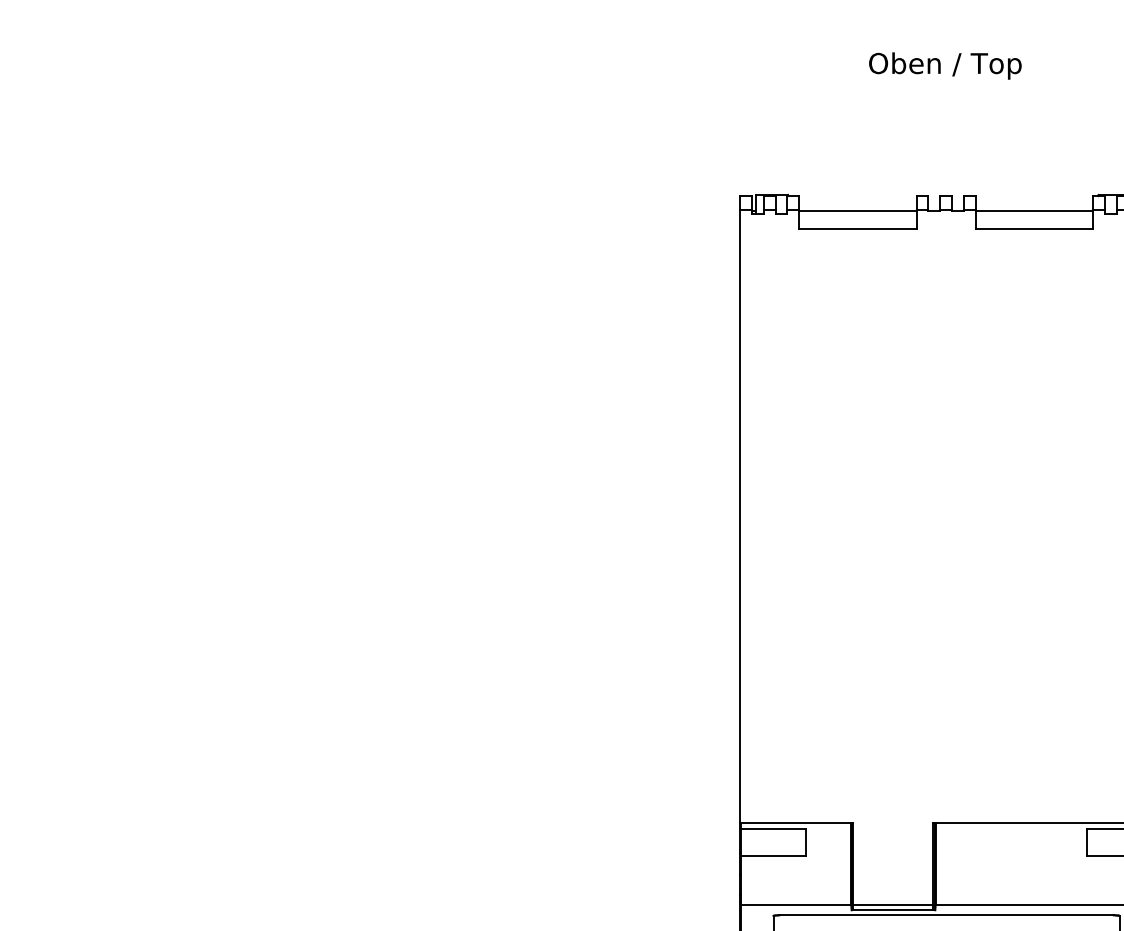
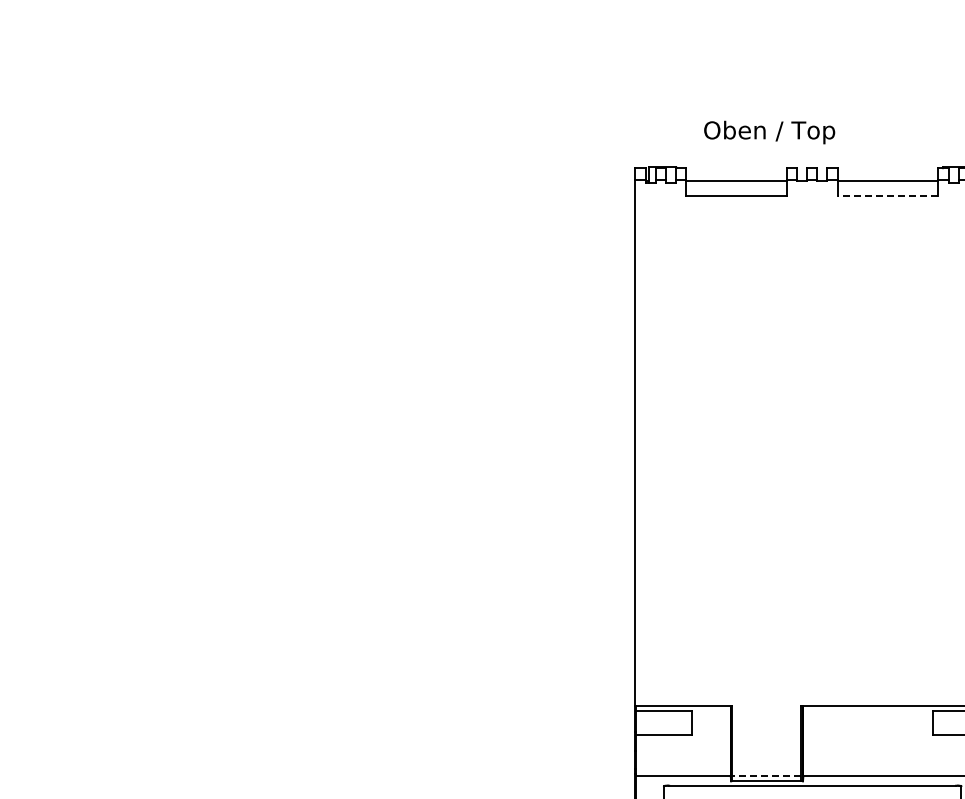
text: (945, 65) -> (769, 132), moved
line: (1033, 229) -> (887, 196), solid -> dashed
line: (892, 904) -> (766, 776), solid -> dashed

